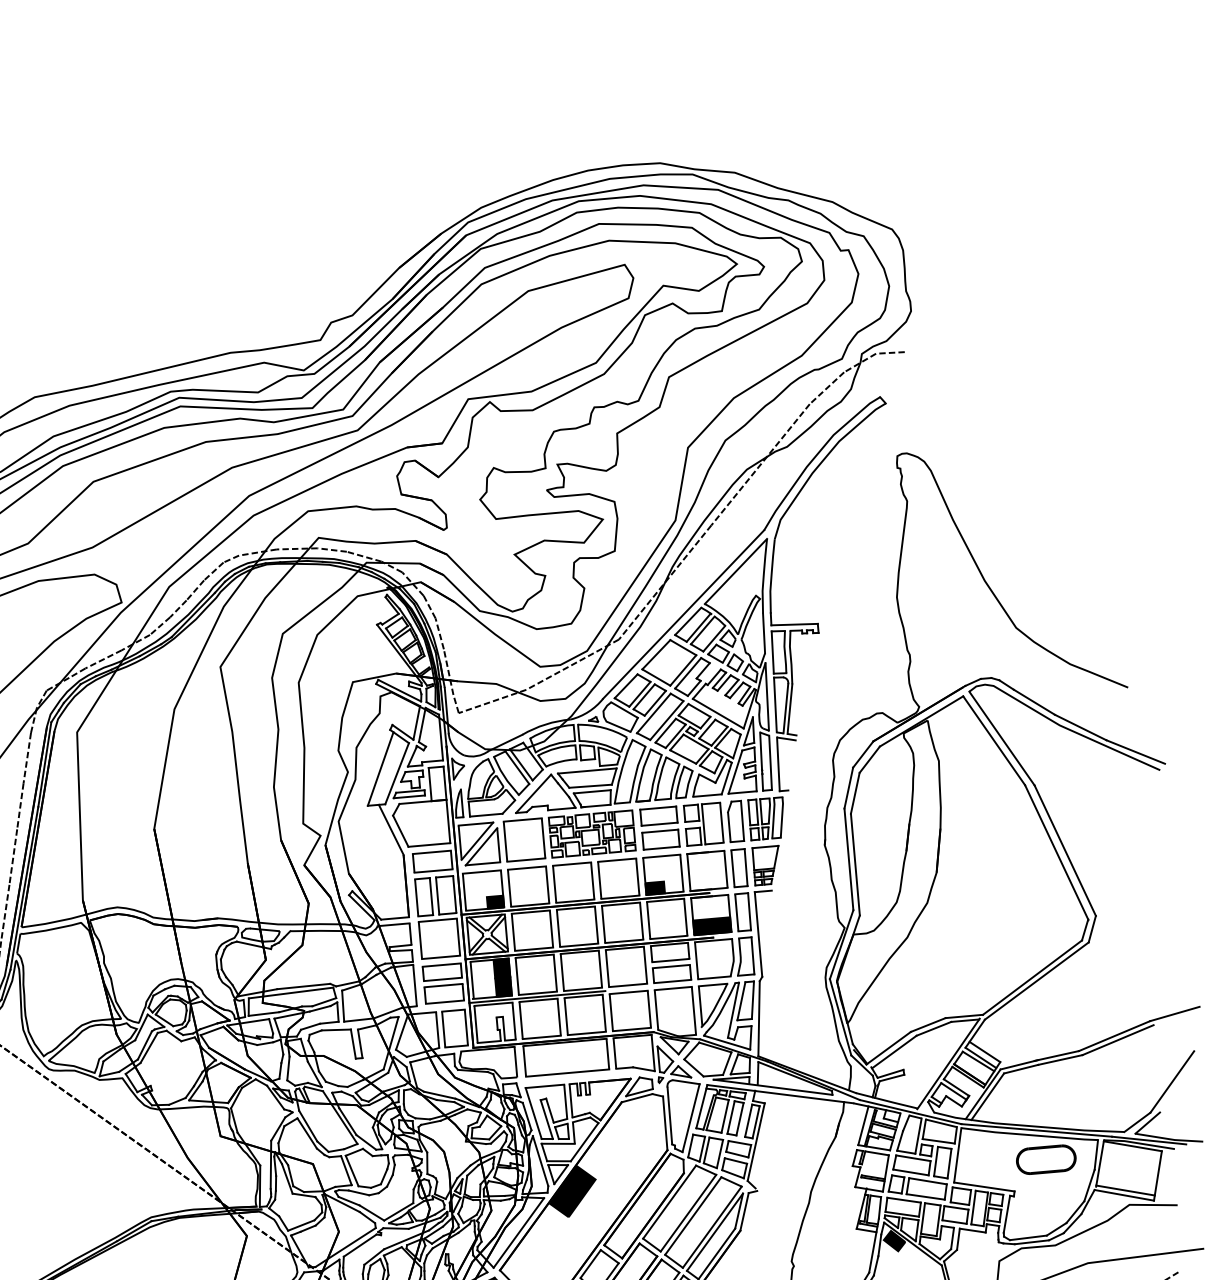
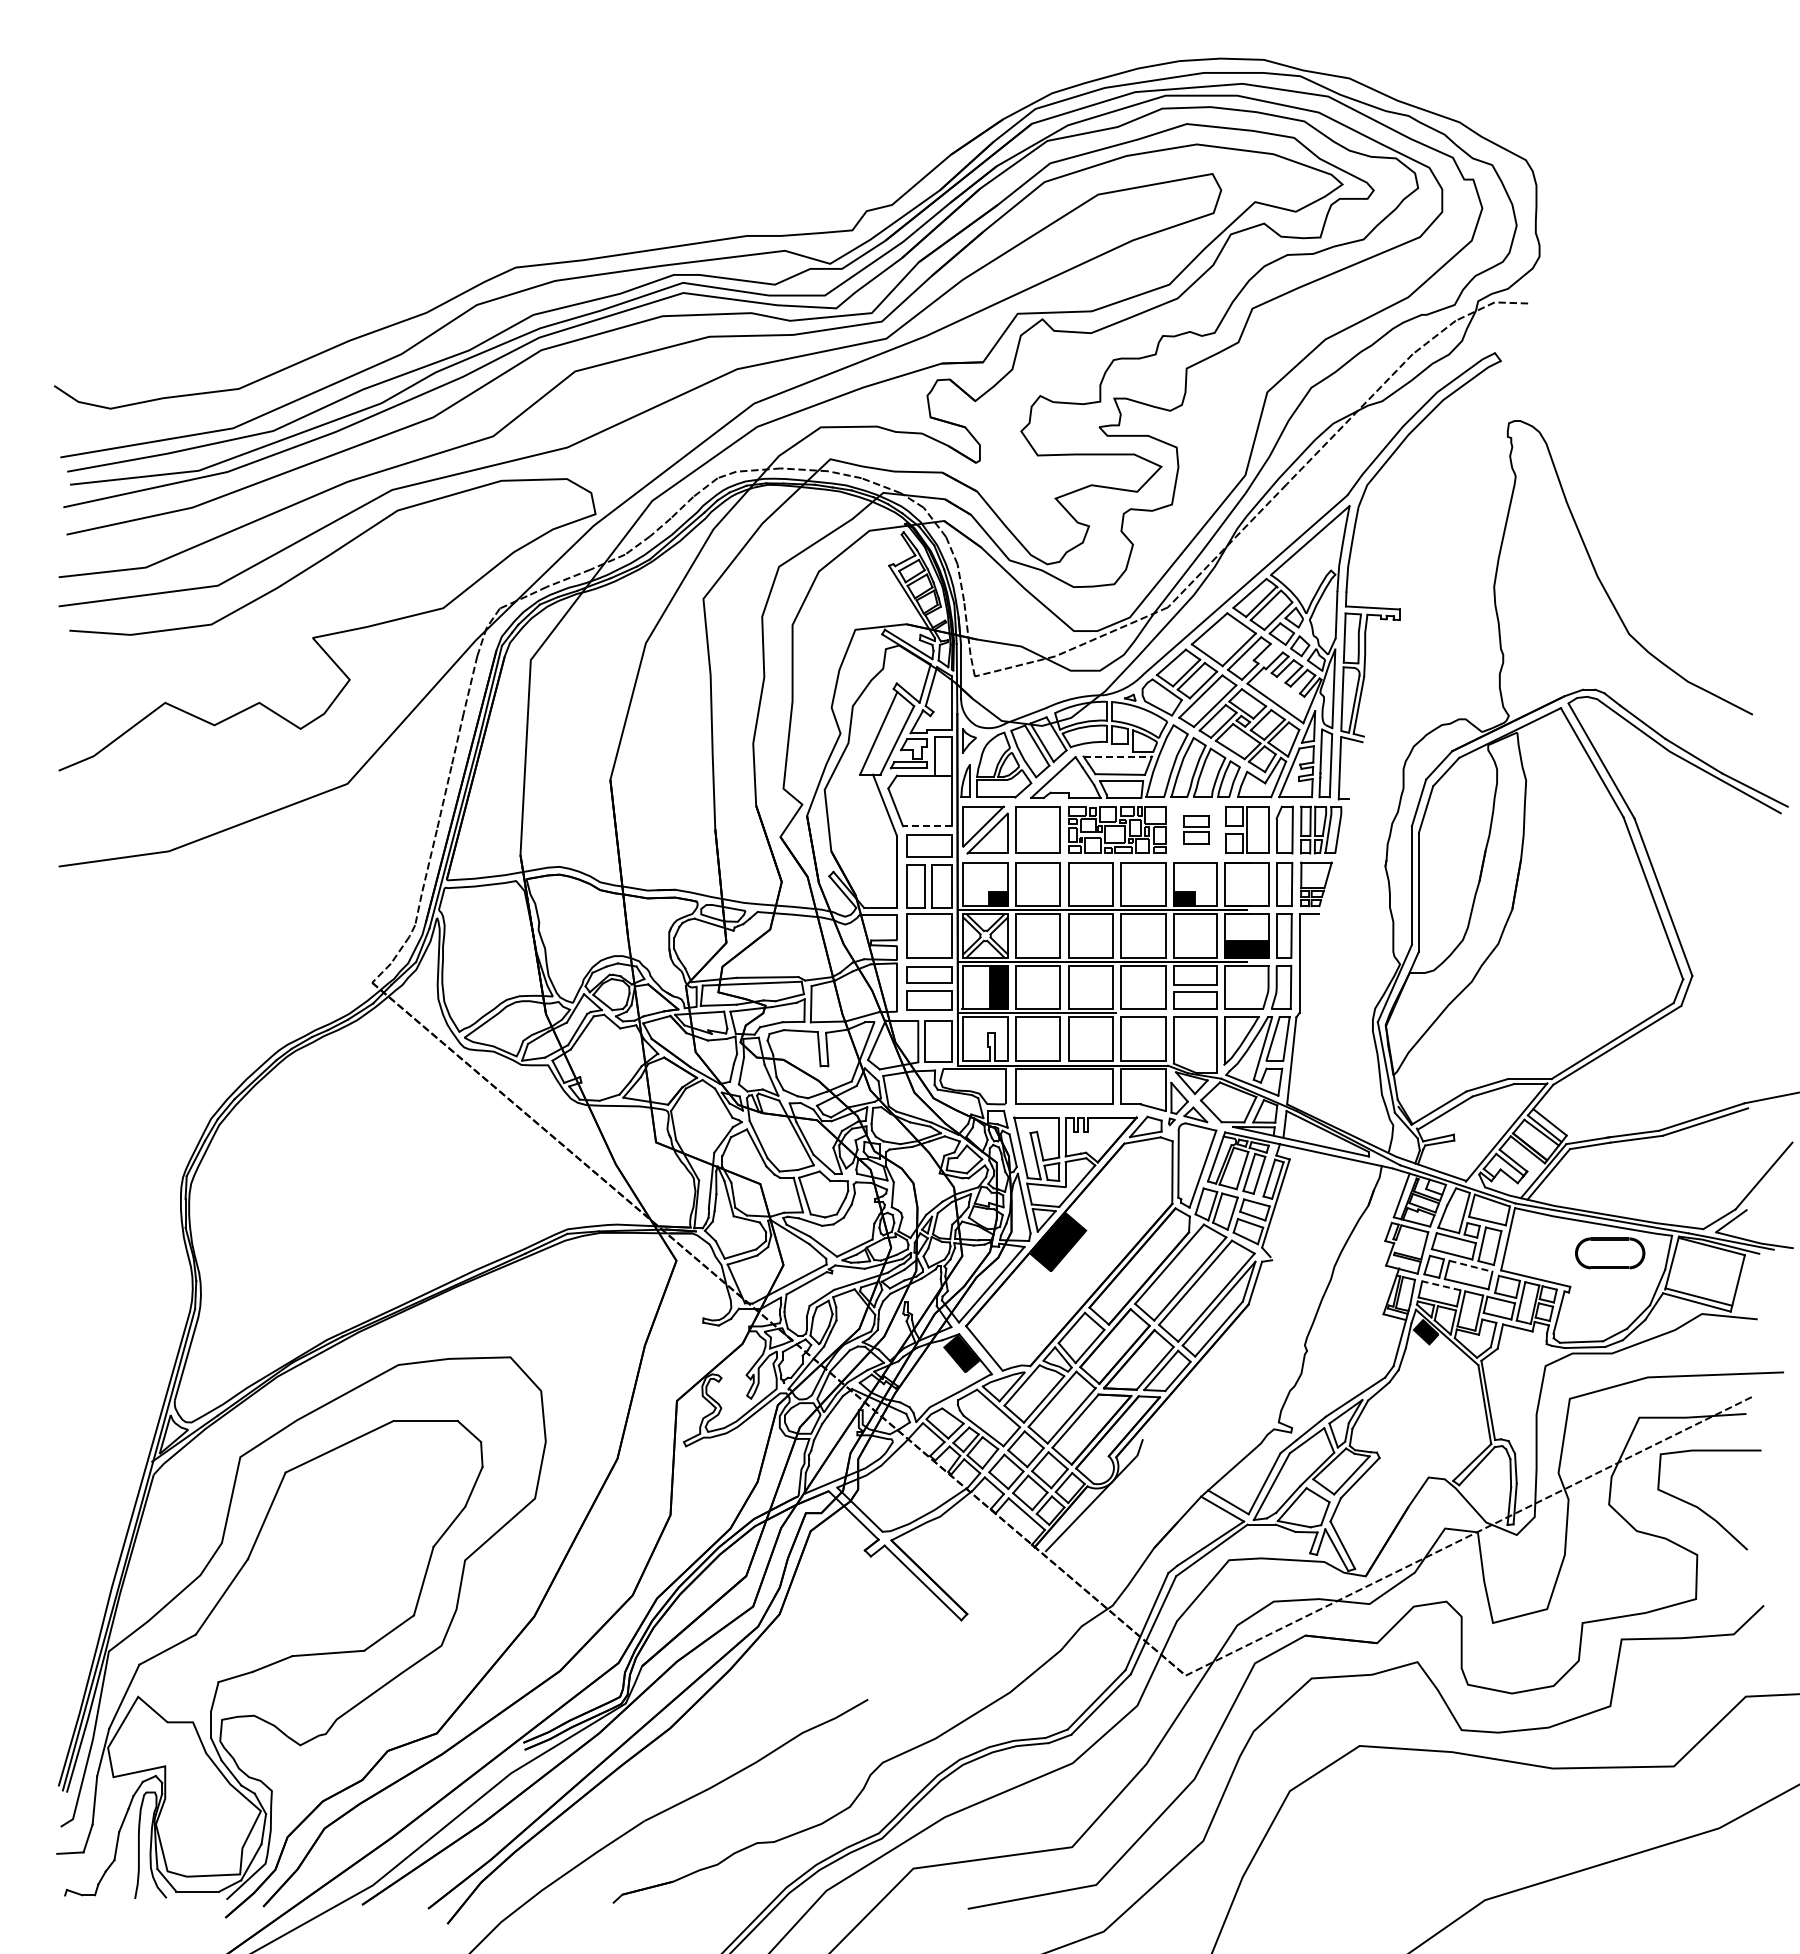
line: (587, 770) -> (1118, 756), solid -> dashed
part: (659, 827) -> (1195, 829), size x0.6
line: (428, 845) -> (926, 826), solid -> dashed
line: (928, 1181) -> (1471, 1266), solid -> dashed
line: (904, 1199) -> (1441, 1285), solid -> dashed

